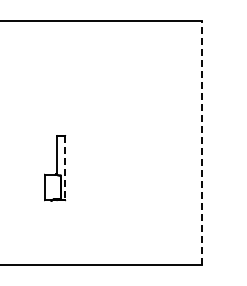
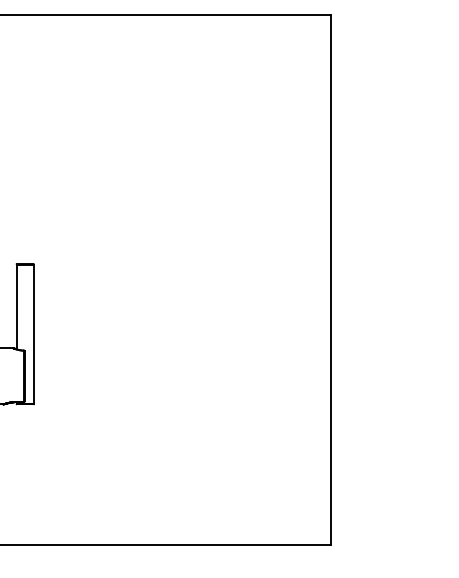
line: (202, 142) -> (331, 278), dashed -> solid
line: (65, 168) -> (34, 335), dashed -> solid

